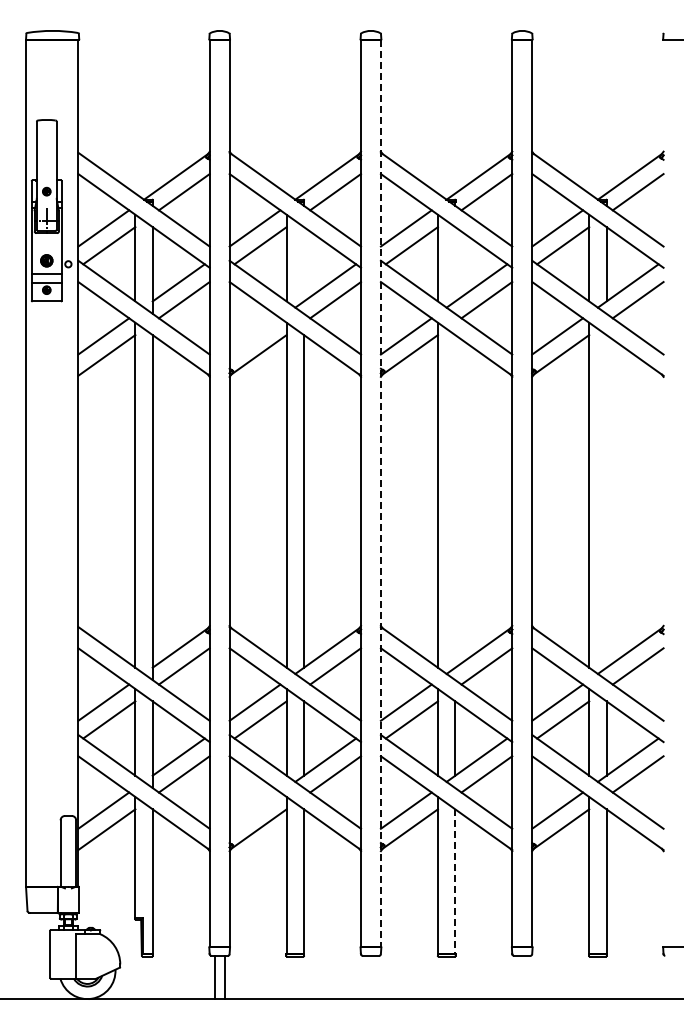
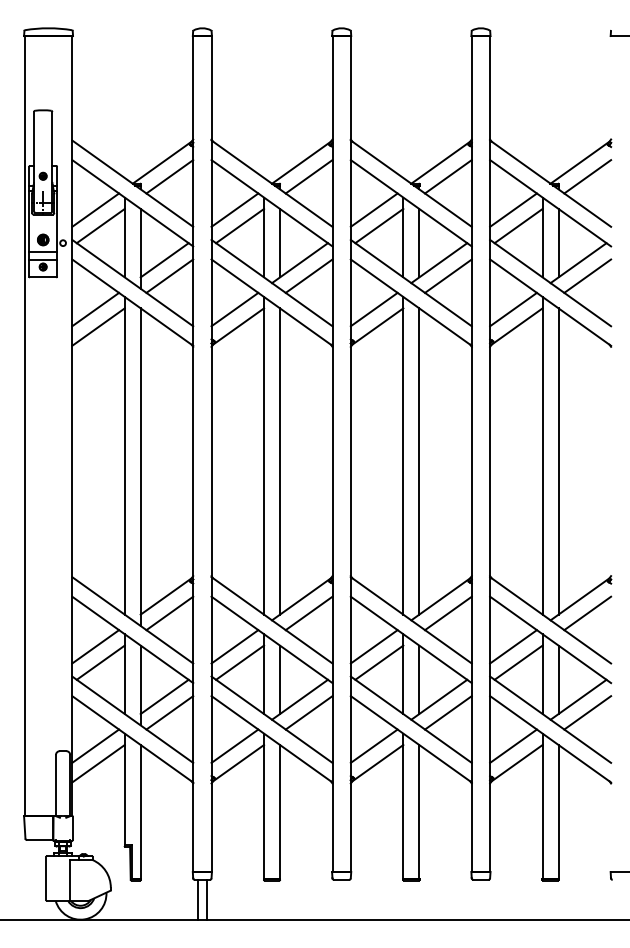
line: (303, 264) -> (279, 243), added
line: (455, 264) -> (419, 243), added
line: (254, 336) -> (234, 309), added
line: (380, 493) -> (350, 454), dashed -> solid
line: (455, 501) -> (419, 461), added
line: (606, 501) -> (558, 461), added
line: (254, 810) -> (234, 746), added
line: (455, 881) -> (419, 811), dashed -> solid

